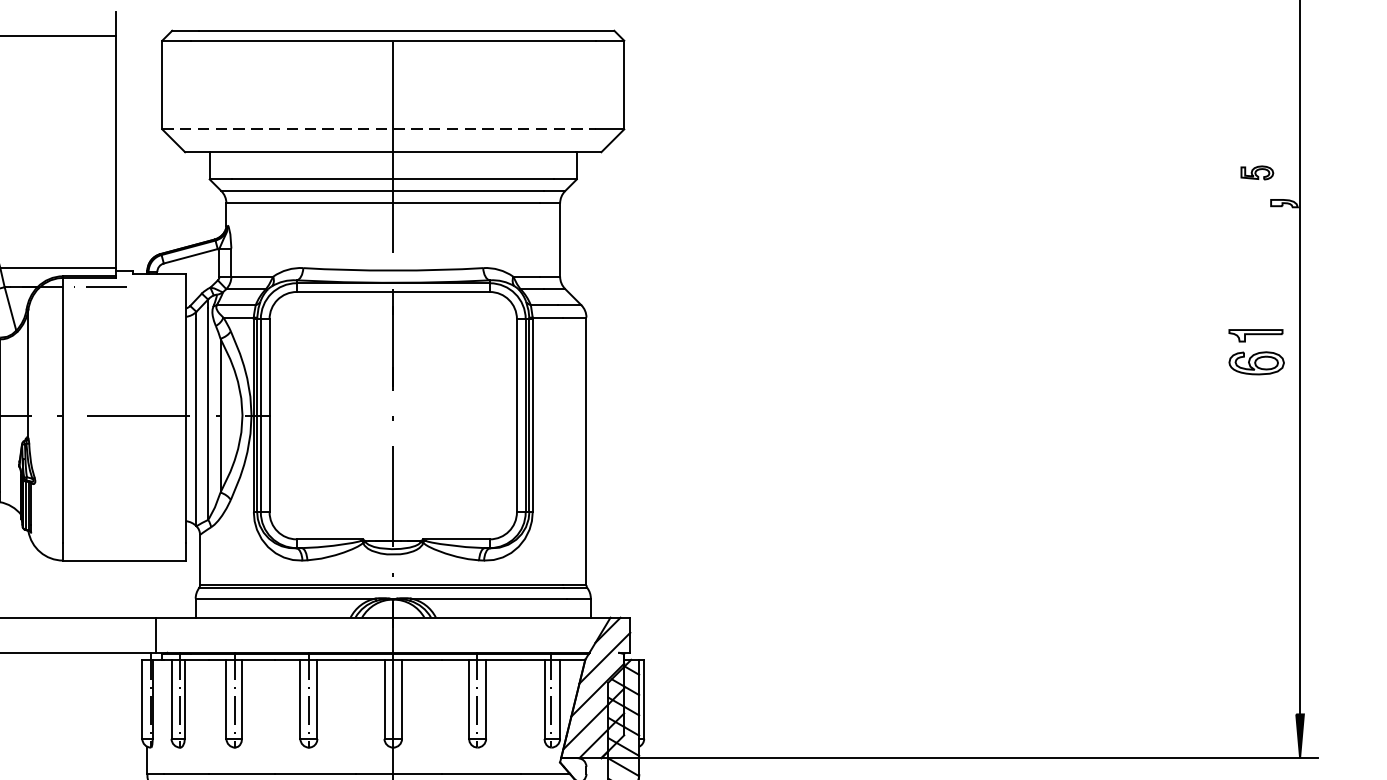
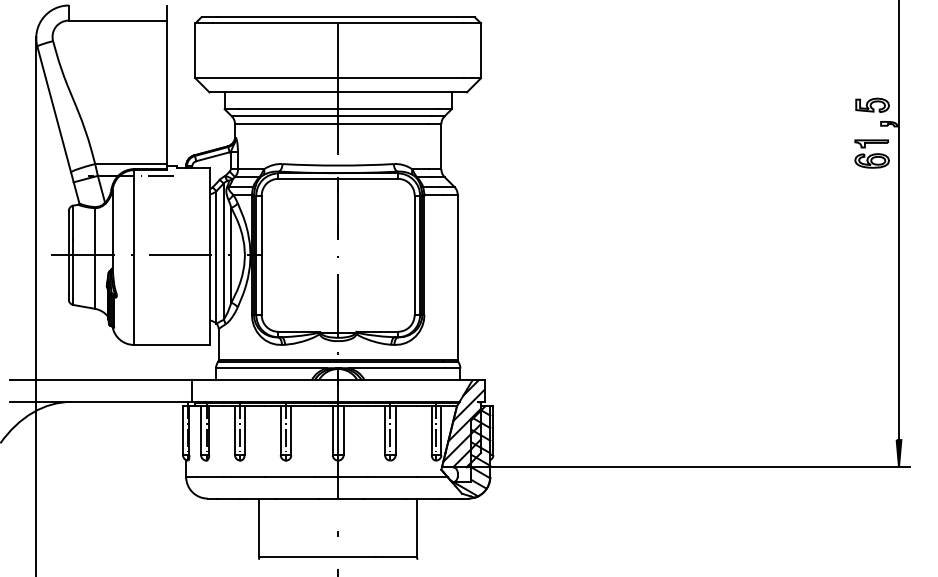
line: (379, 129) -> (329, 78), dashed -> solid
part: (1257, 171) -> (872, 104), size x1.67
part: (1255, 351) -> (871, 153), moved

